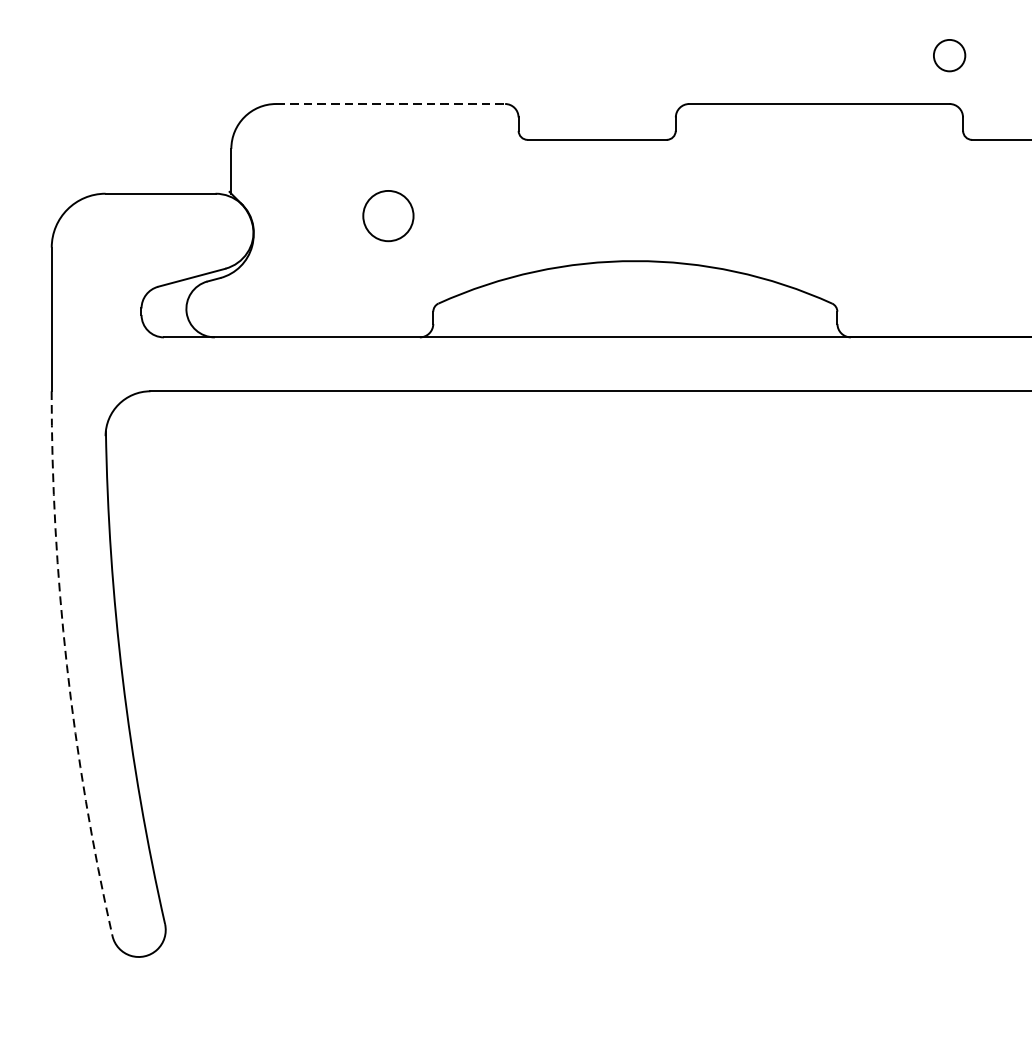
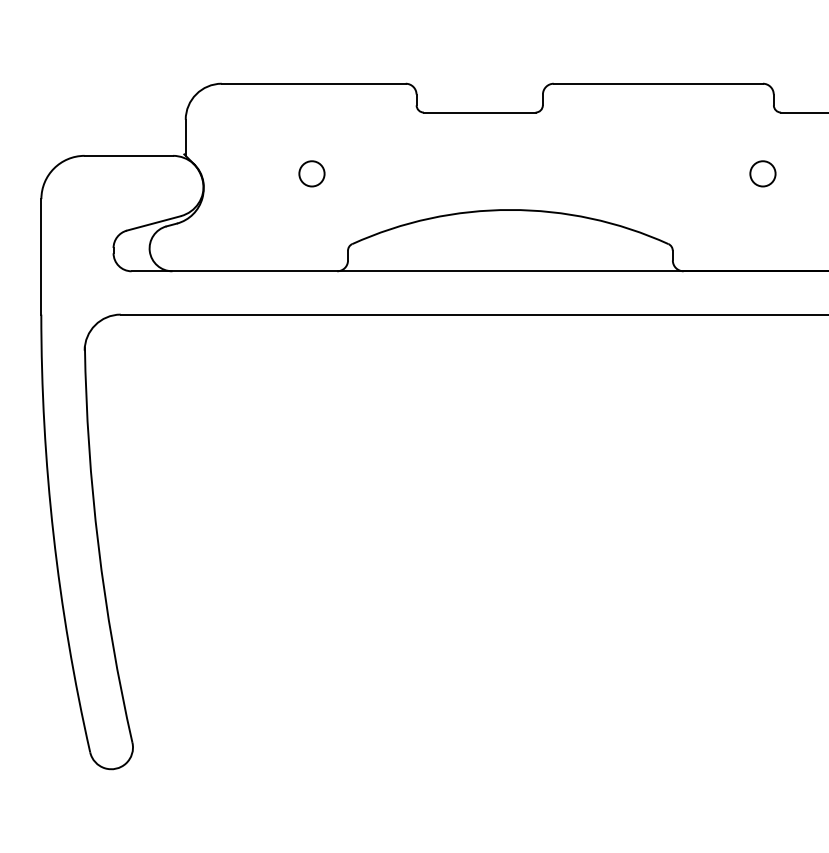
circle: (949, 55) -> (762, 173), moved
line: (390, 103) -> (313, 83), dashed -> solid
circle: (387, 215) -> (311, 173), size x0.62
arc: (66, 664) -> (53, 534), dashed -> solid

